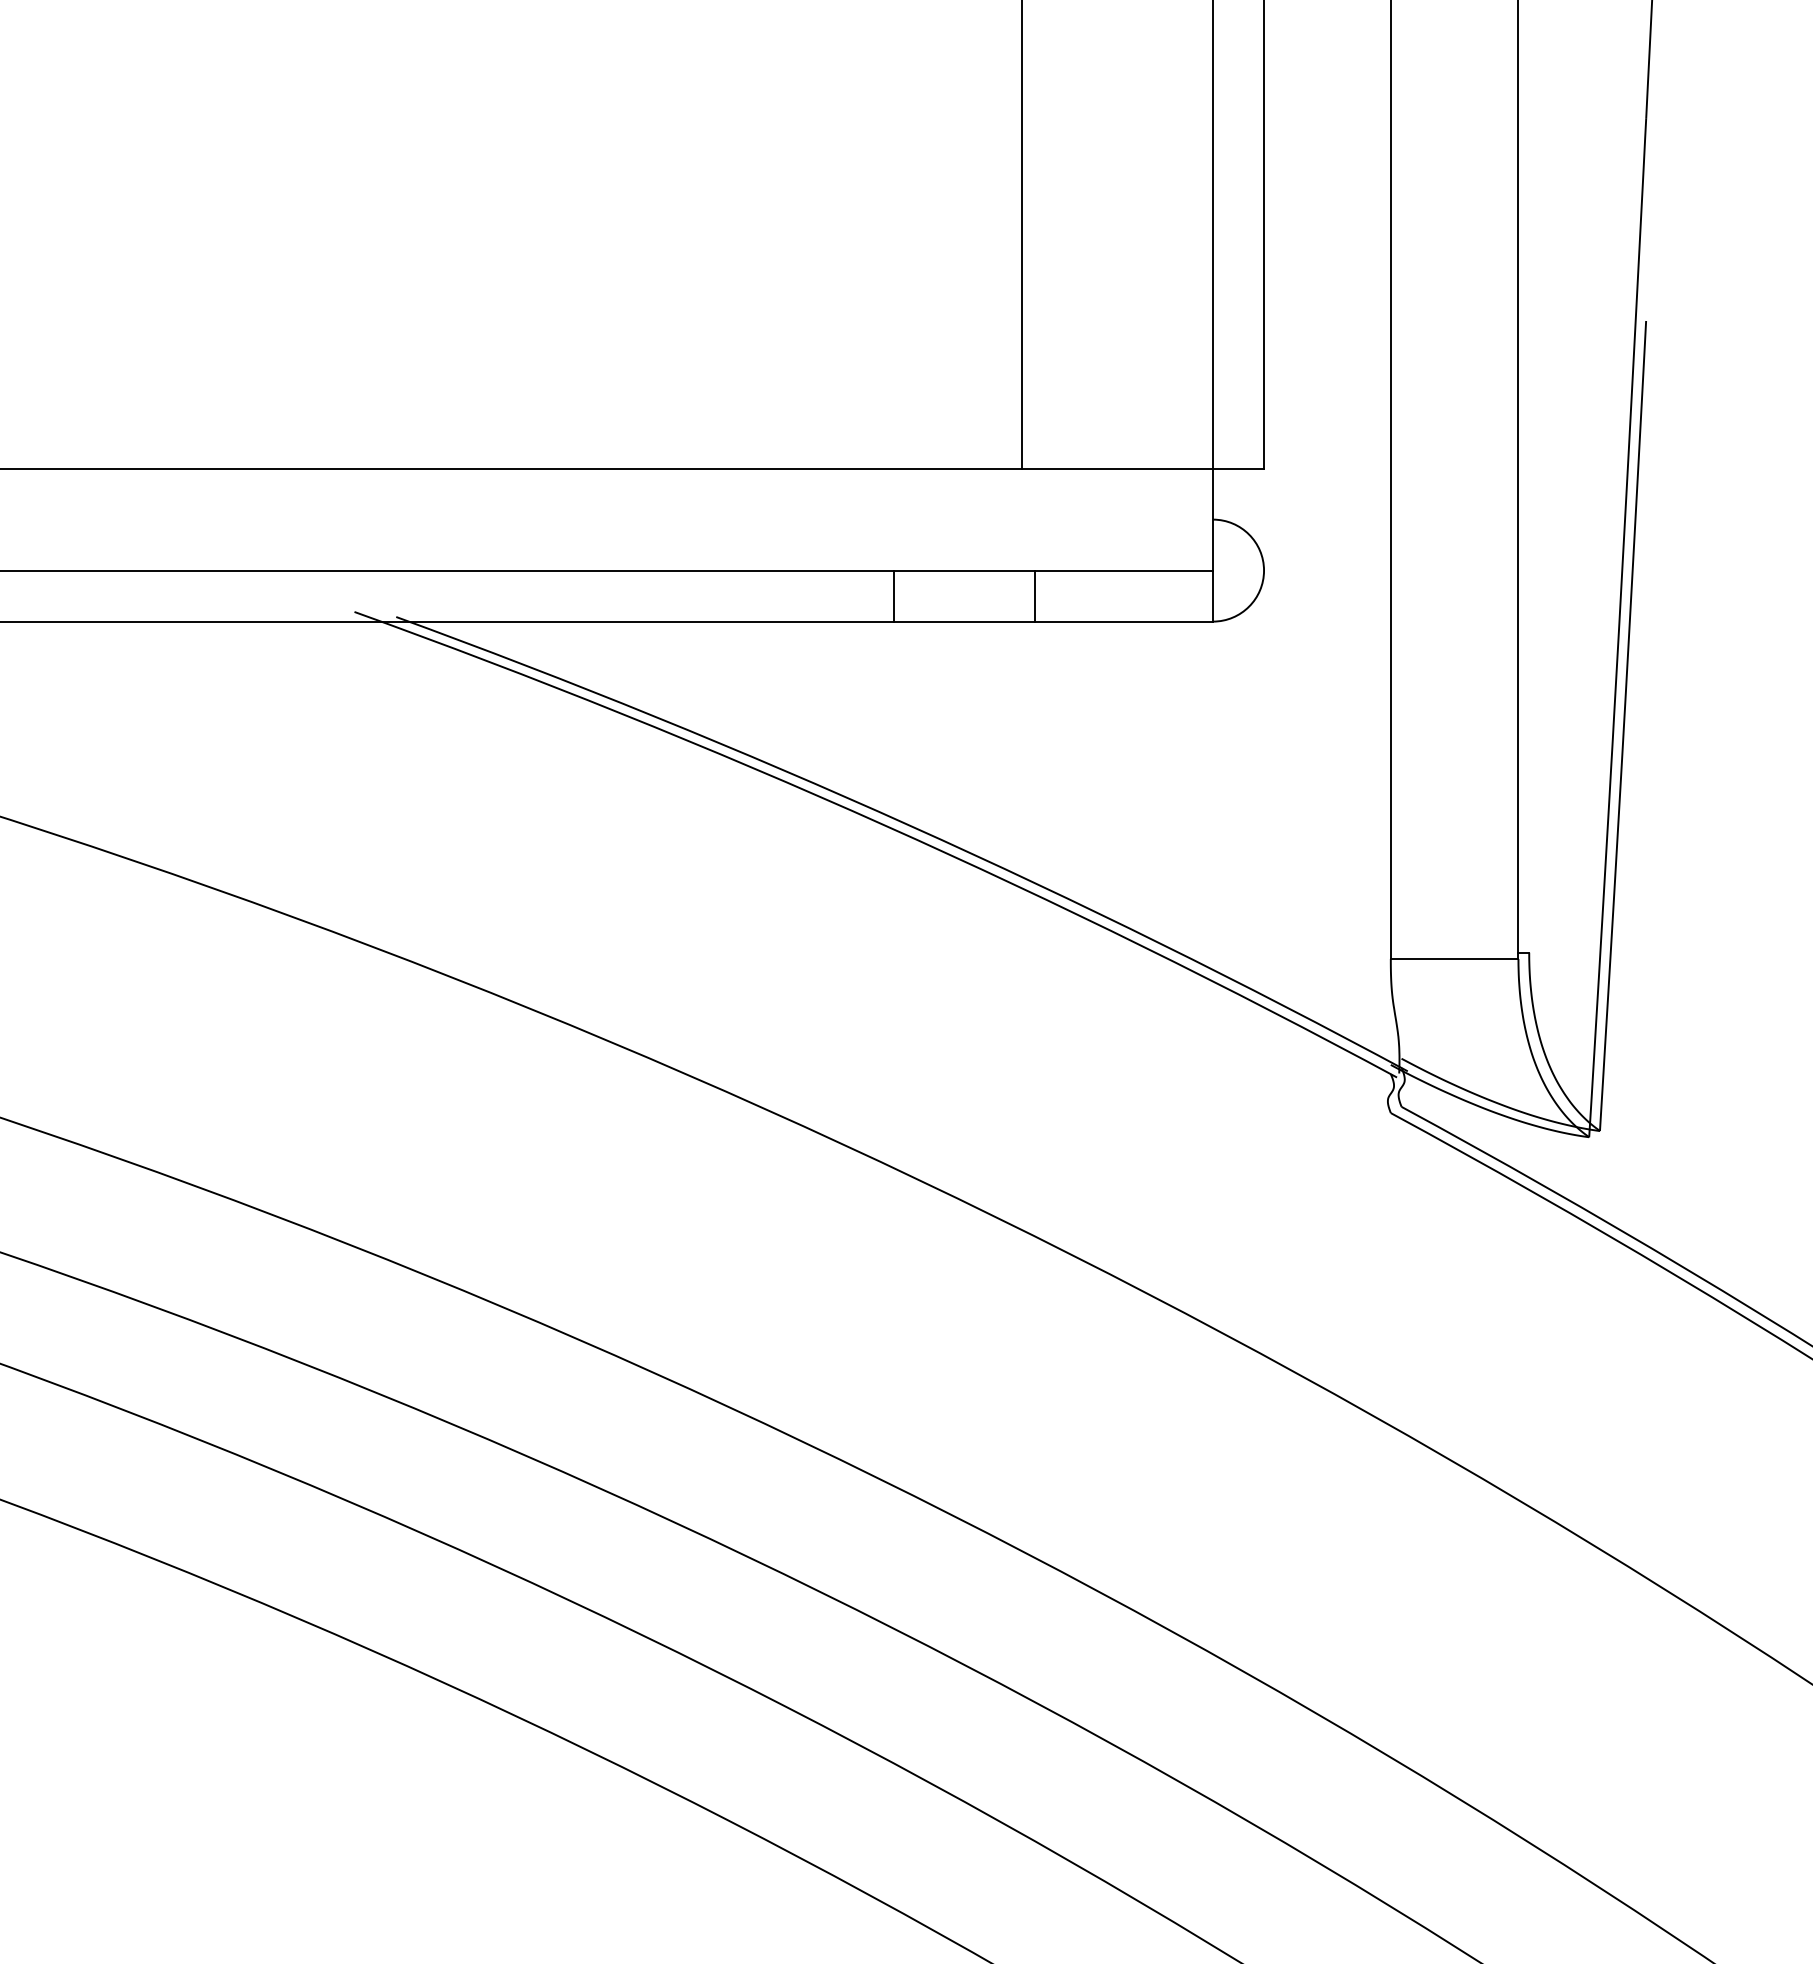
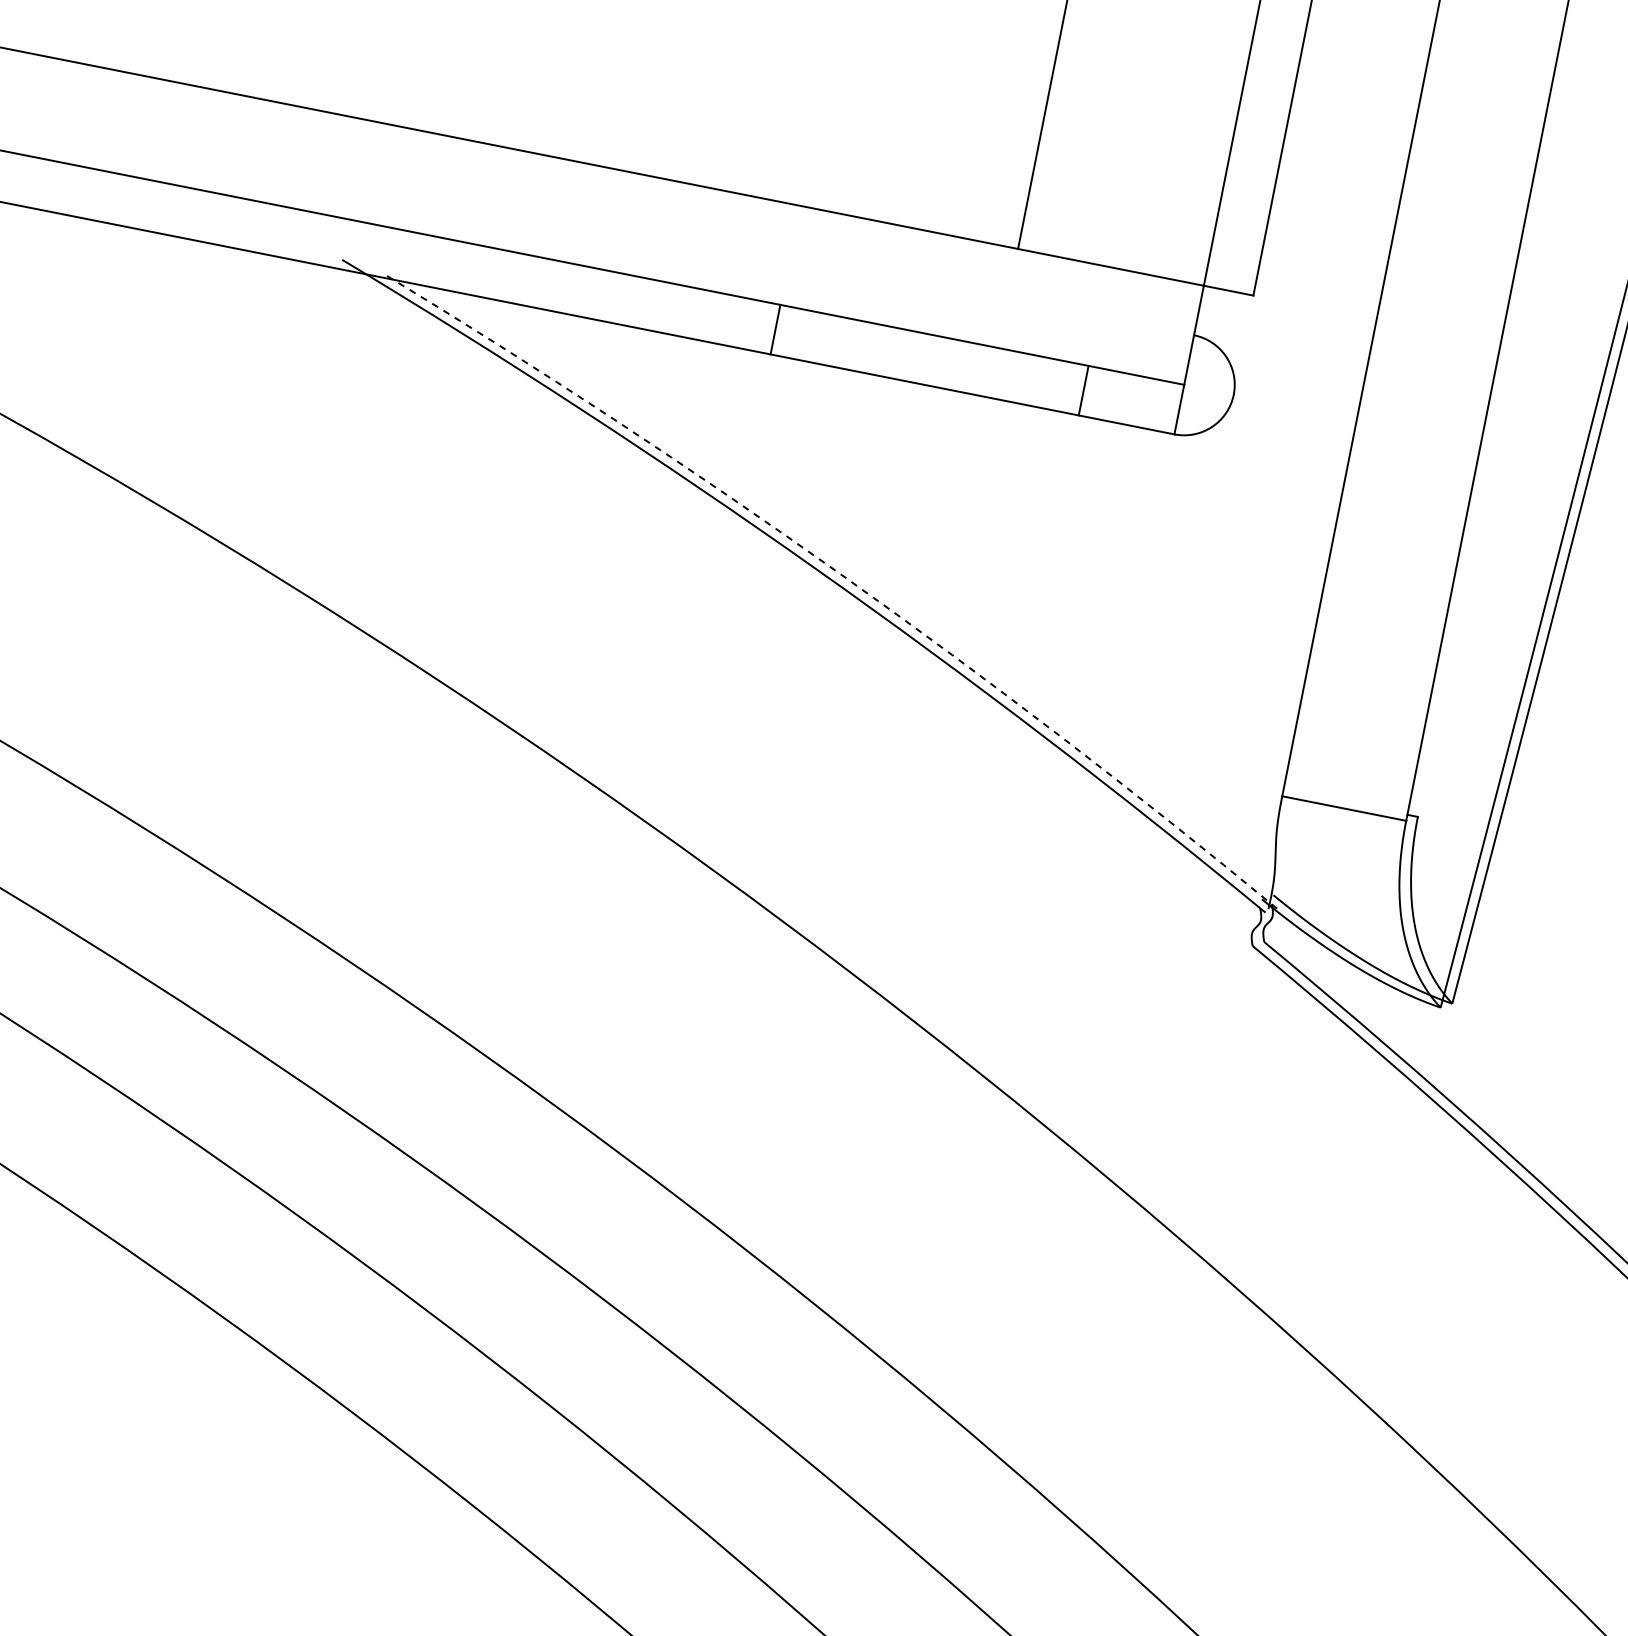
line: (894, 595) -> (775, 329), moved
line: (1034, 595) -> (1083, 390), moved
arc: (910, 825) -> (841, 574), solid -> dashed

